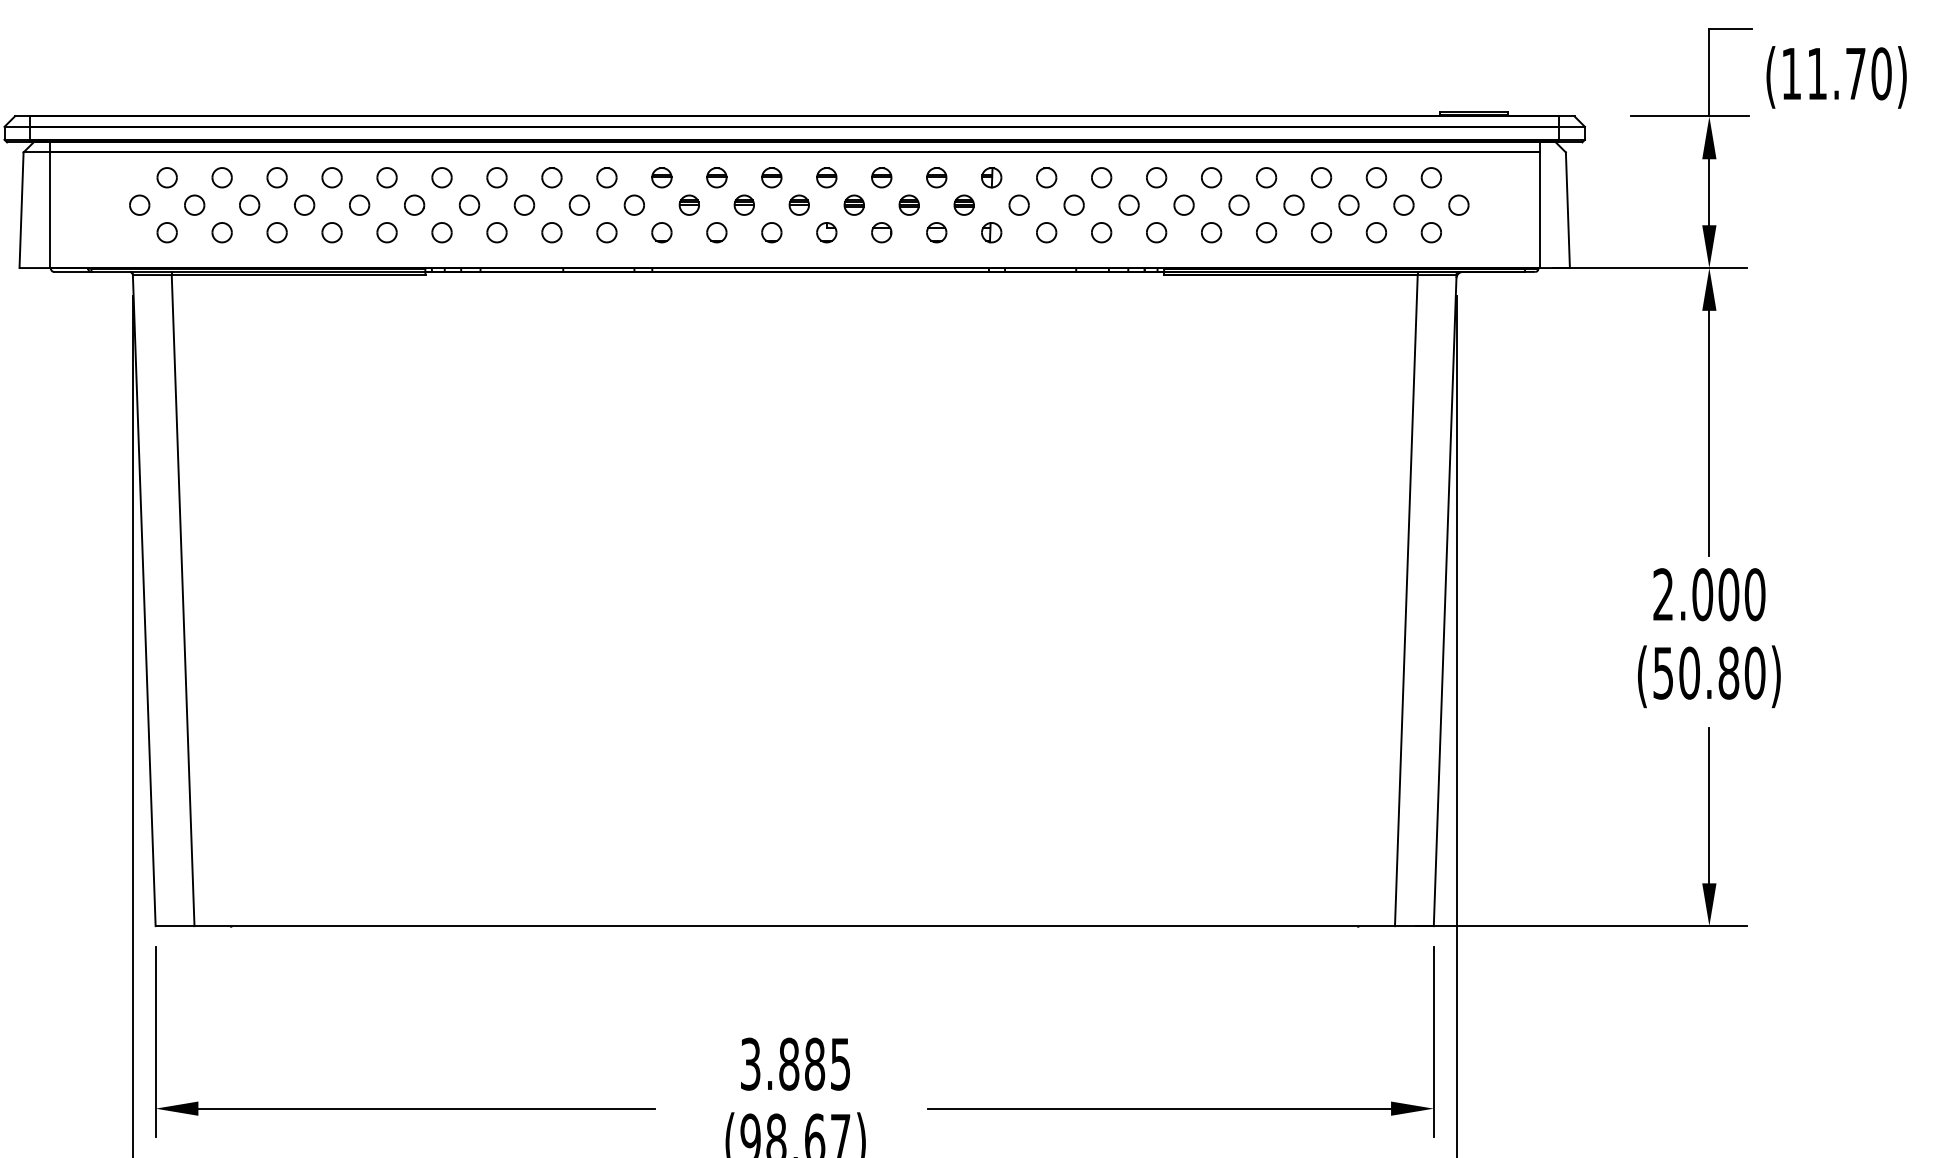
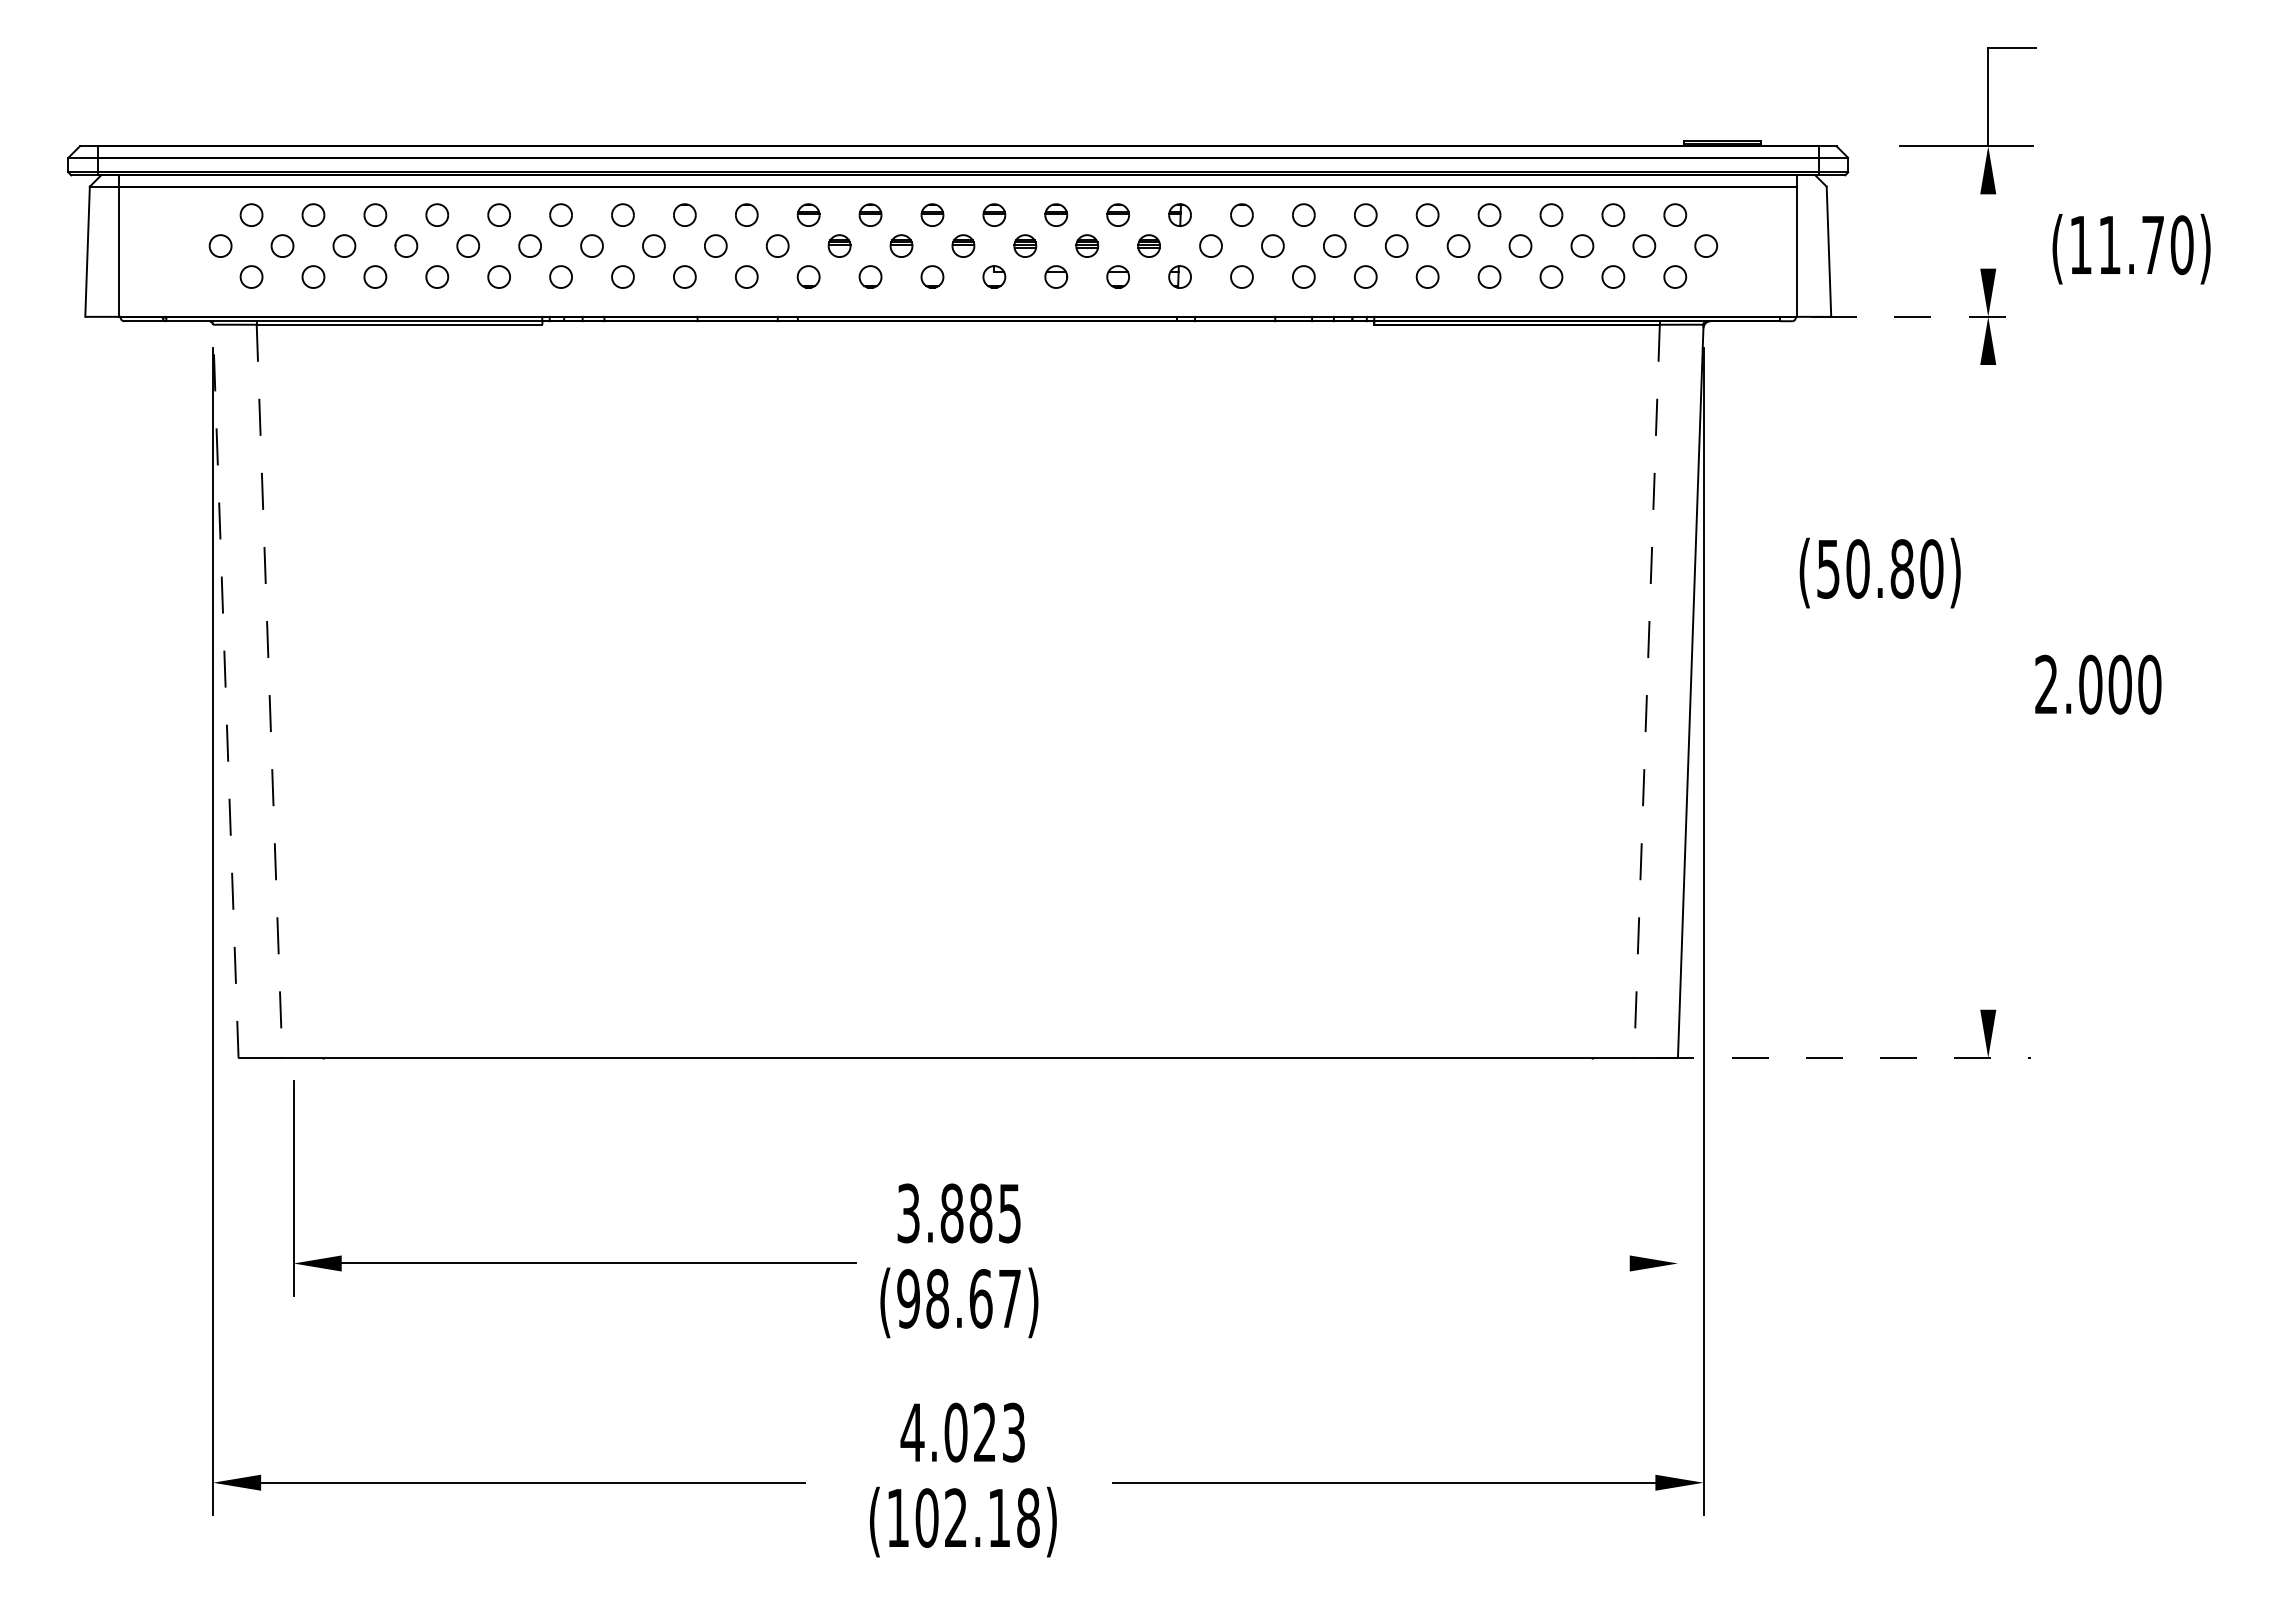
text: (1836, 77) -> (2131, 249), moved
line: (1709, 192) -> (1988, 231), removed
line: (1654, 267) -> (1926, 316), solid -> dashed
line: (1709, 433) -> (1988, 503), removed
text: (1709, 594) -> (2098, 684), moved
line: (144, 600) -> (225, 691), solid -> dashed
line: (183, 600) -> (269, 691), solid -> dashed
line: (1406, 600) -> (1647, 691), solid -> dashed
text: (1708, 676) -> (1879, 572), moved
line: (1709, 804) -> (1988, 921), removed
line: (1581, 925) -> (1844, 1057), solid -> dashed
line: (1433, 1042) -> (1677, 1188), removed
part: (405, 1107) -> (574, 1262), moved
line: (1159, 1108) -> (1368, 1263), removed

